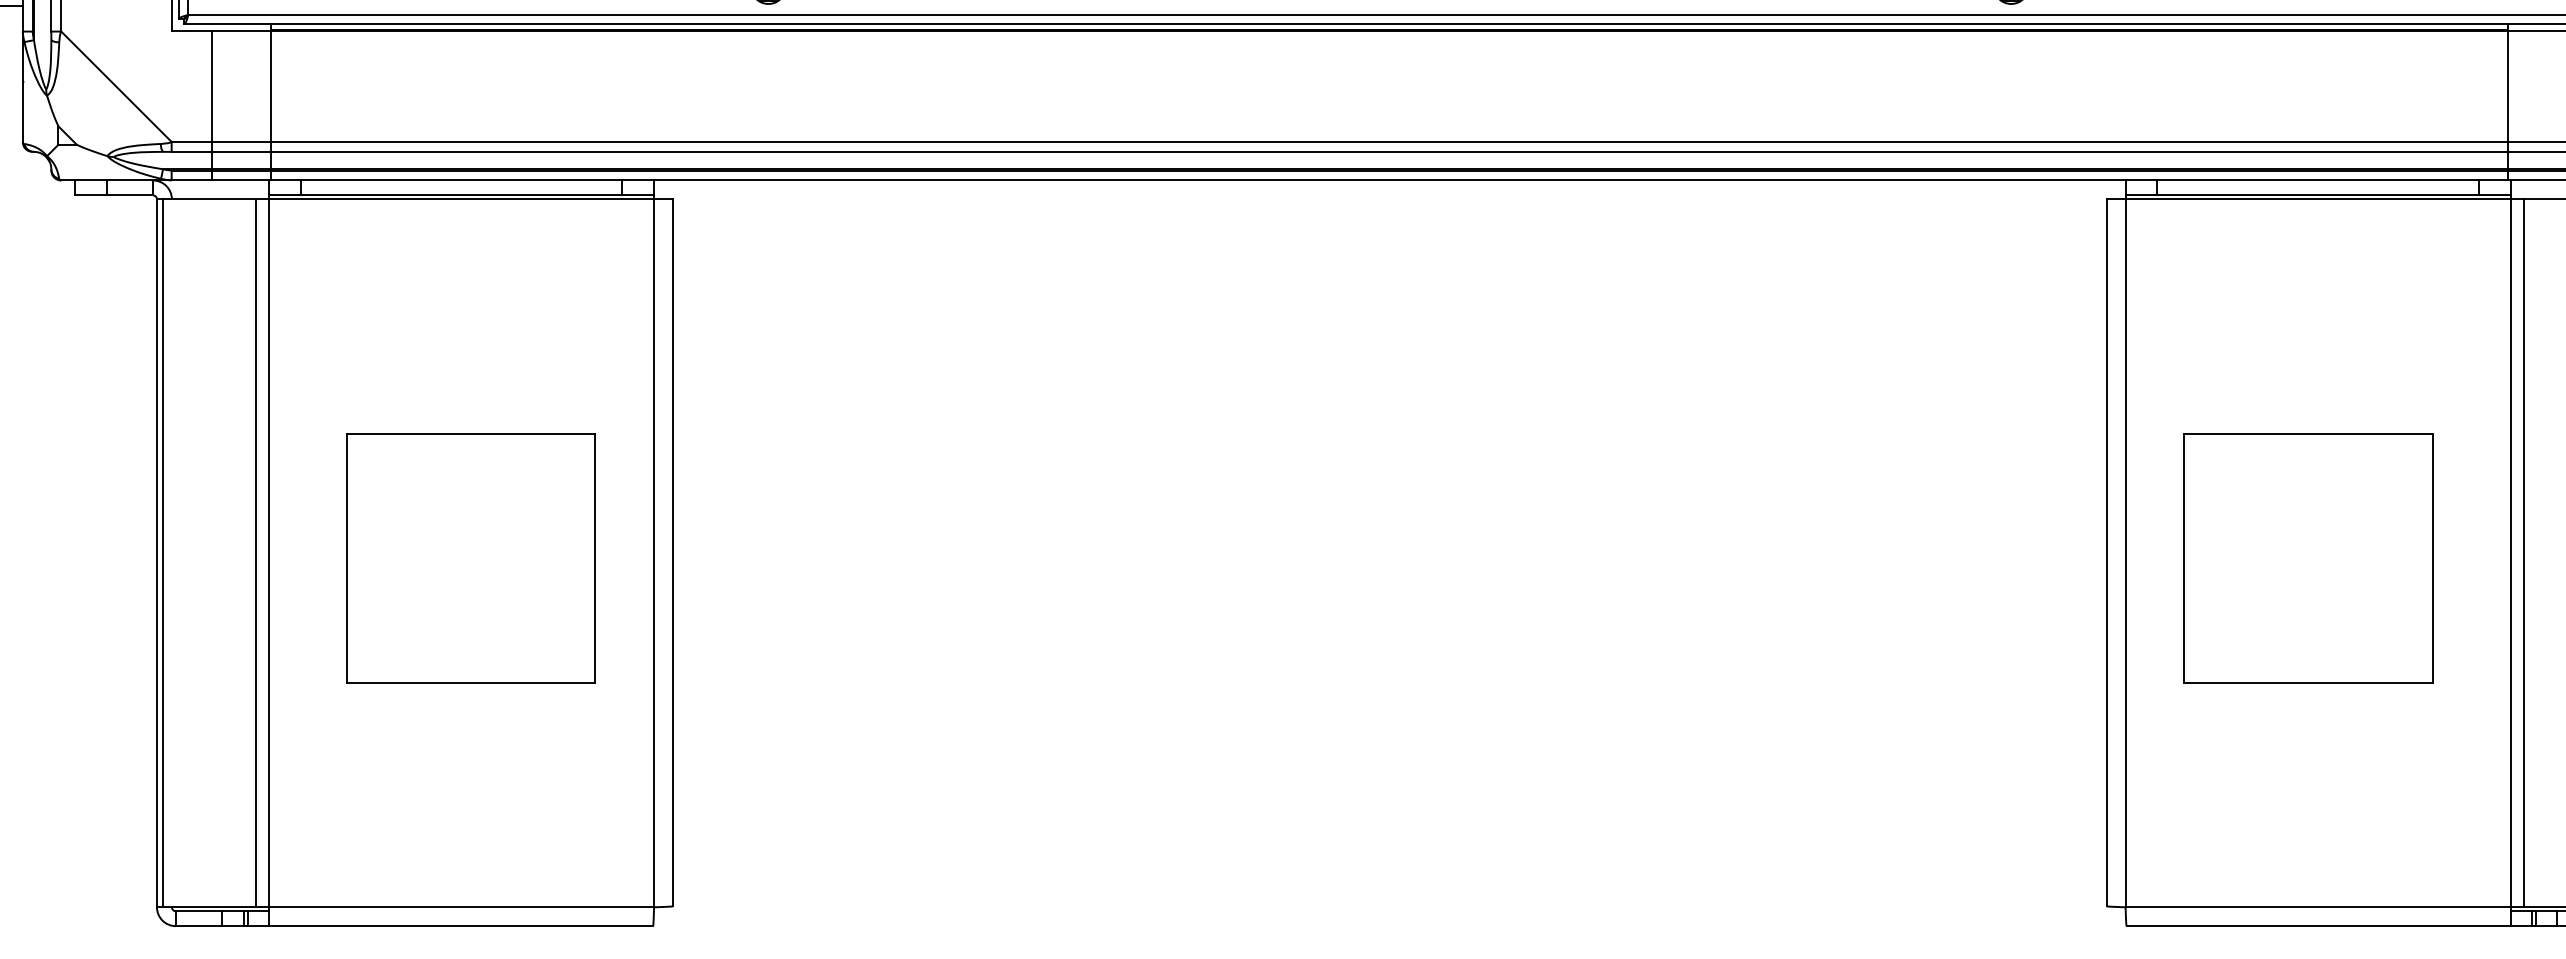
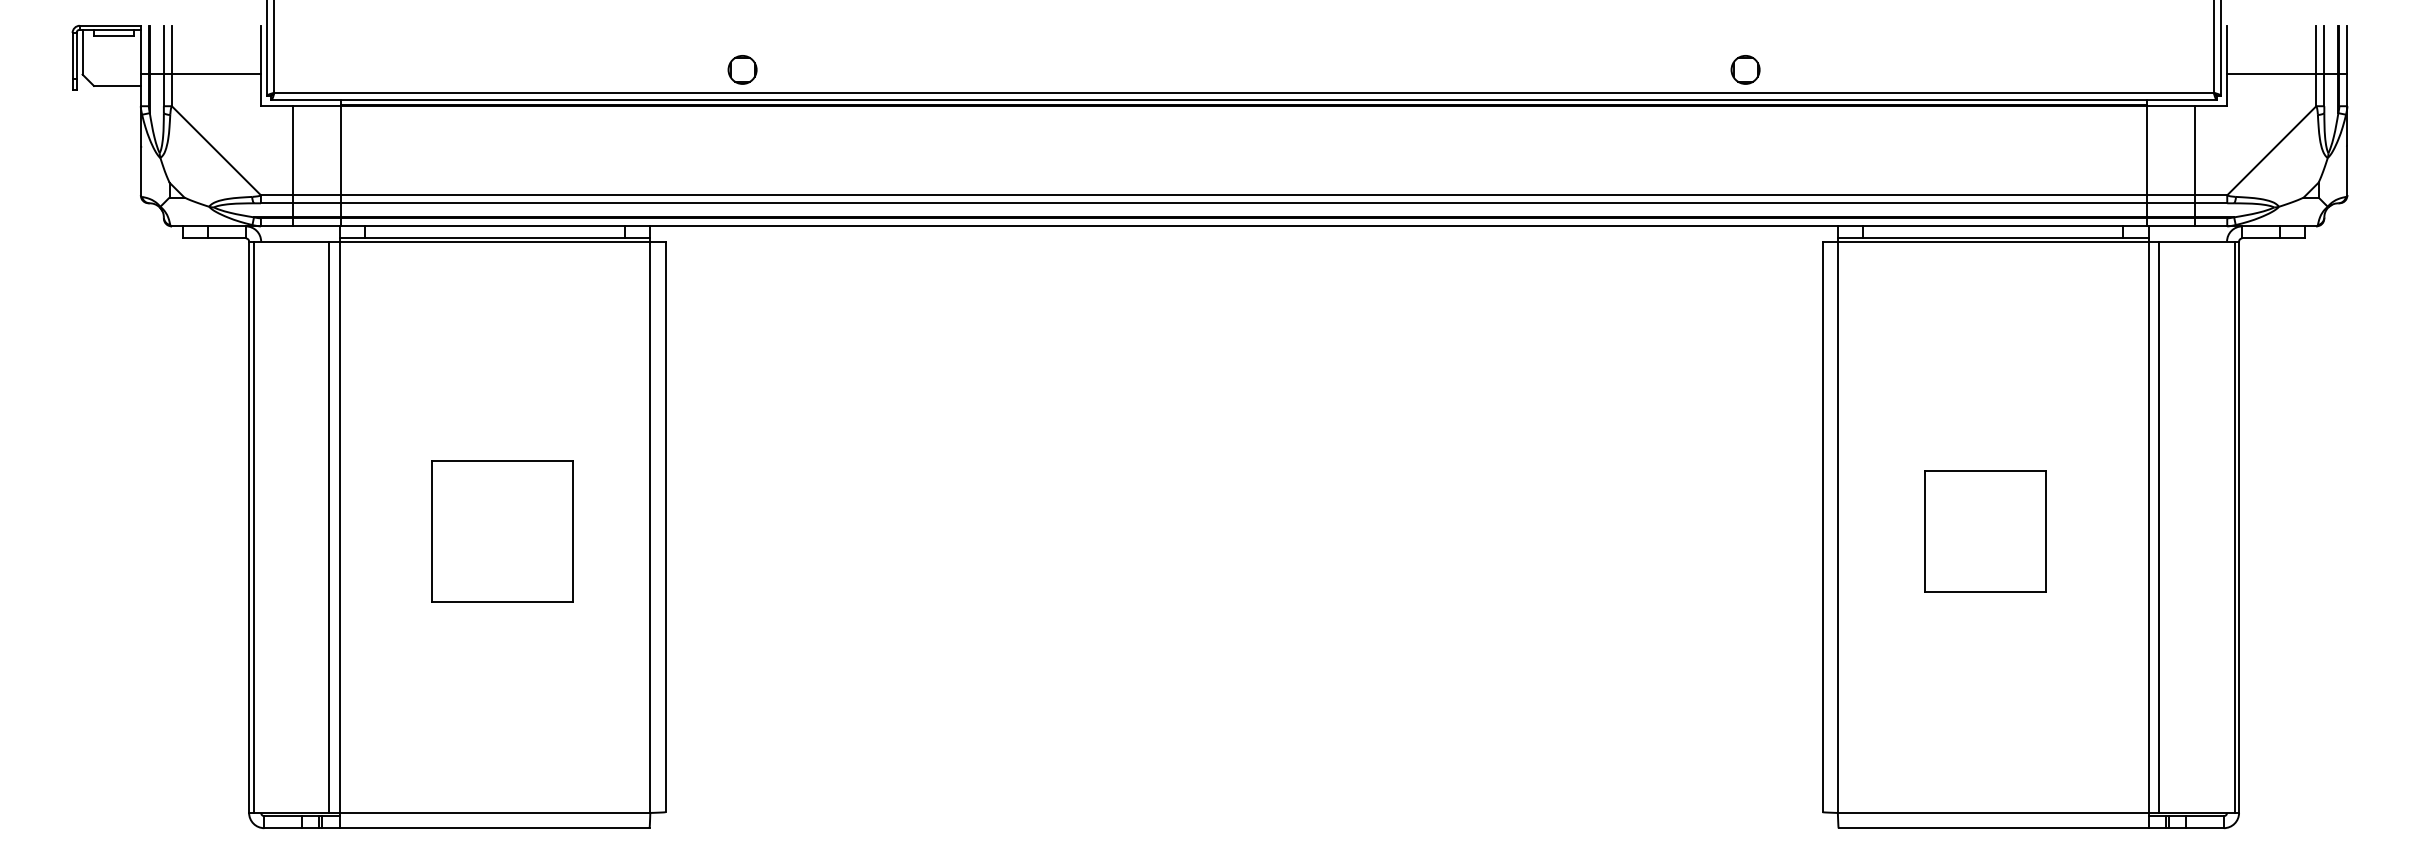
part: (470, 558) -> (502, 531), size x0.7
part: (2308, 558) -> (1985, 531), size x0.6

